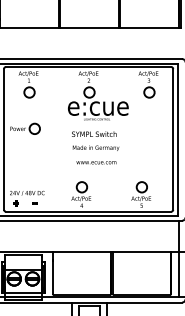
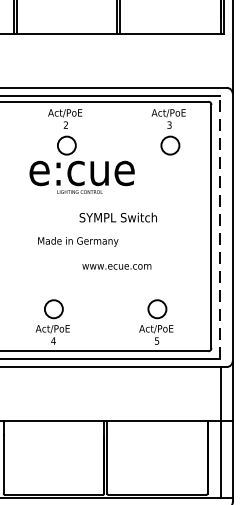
text: (94, 133) -> (118, 216), moved
line: (178, 139) -> (220, 226), solid -> dashed
text: (96, 162) -> (116, 266), moved

